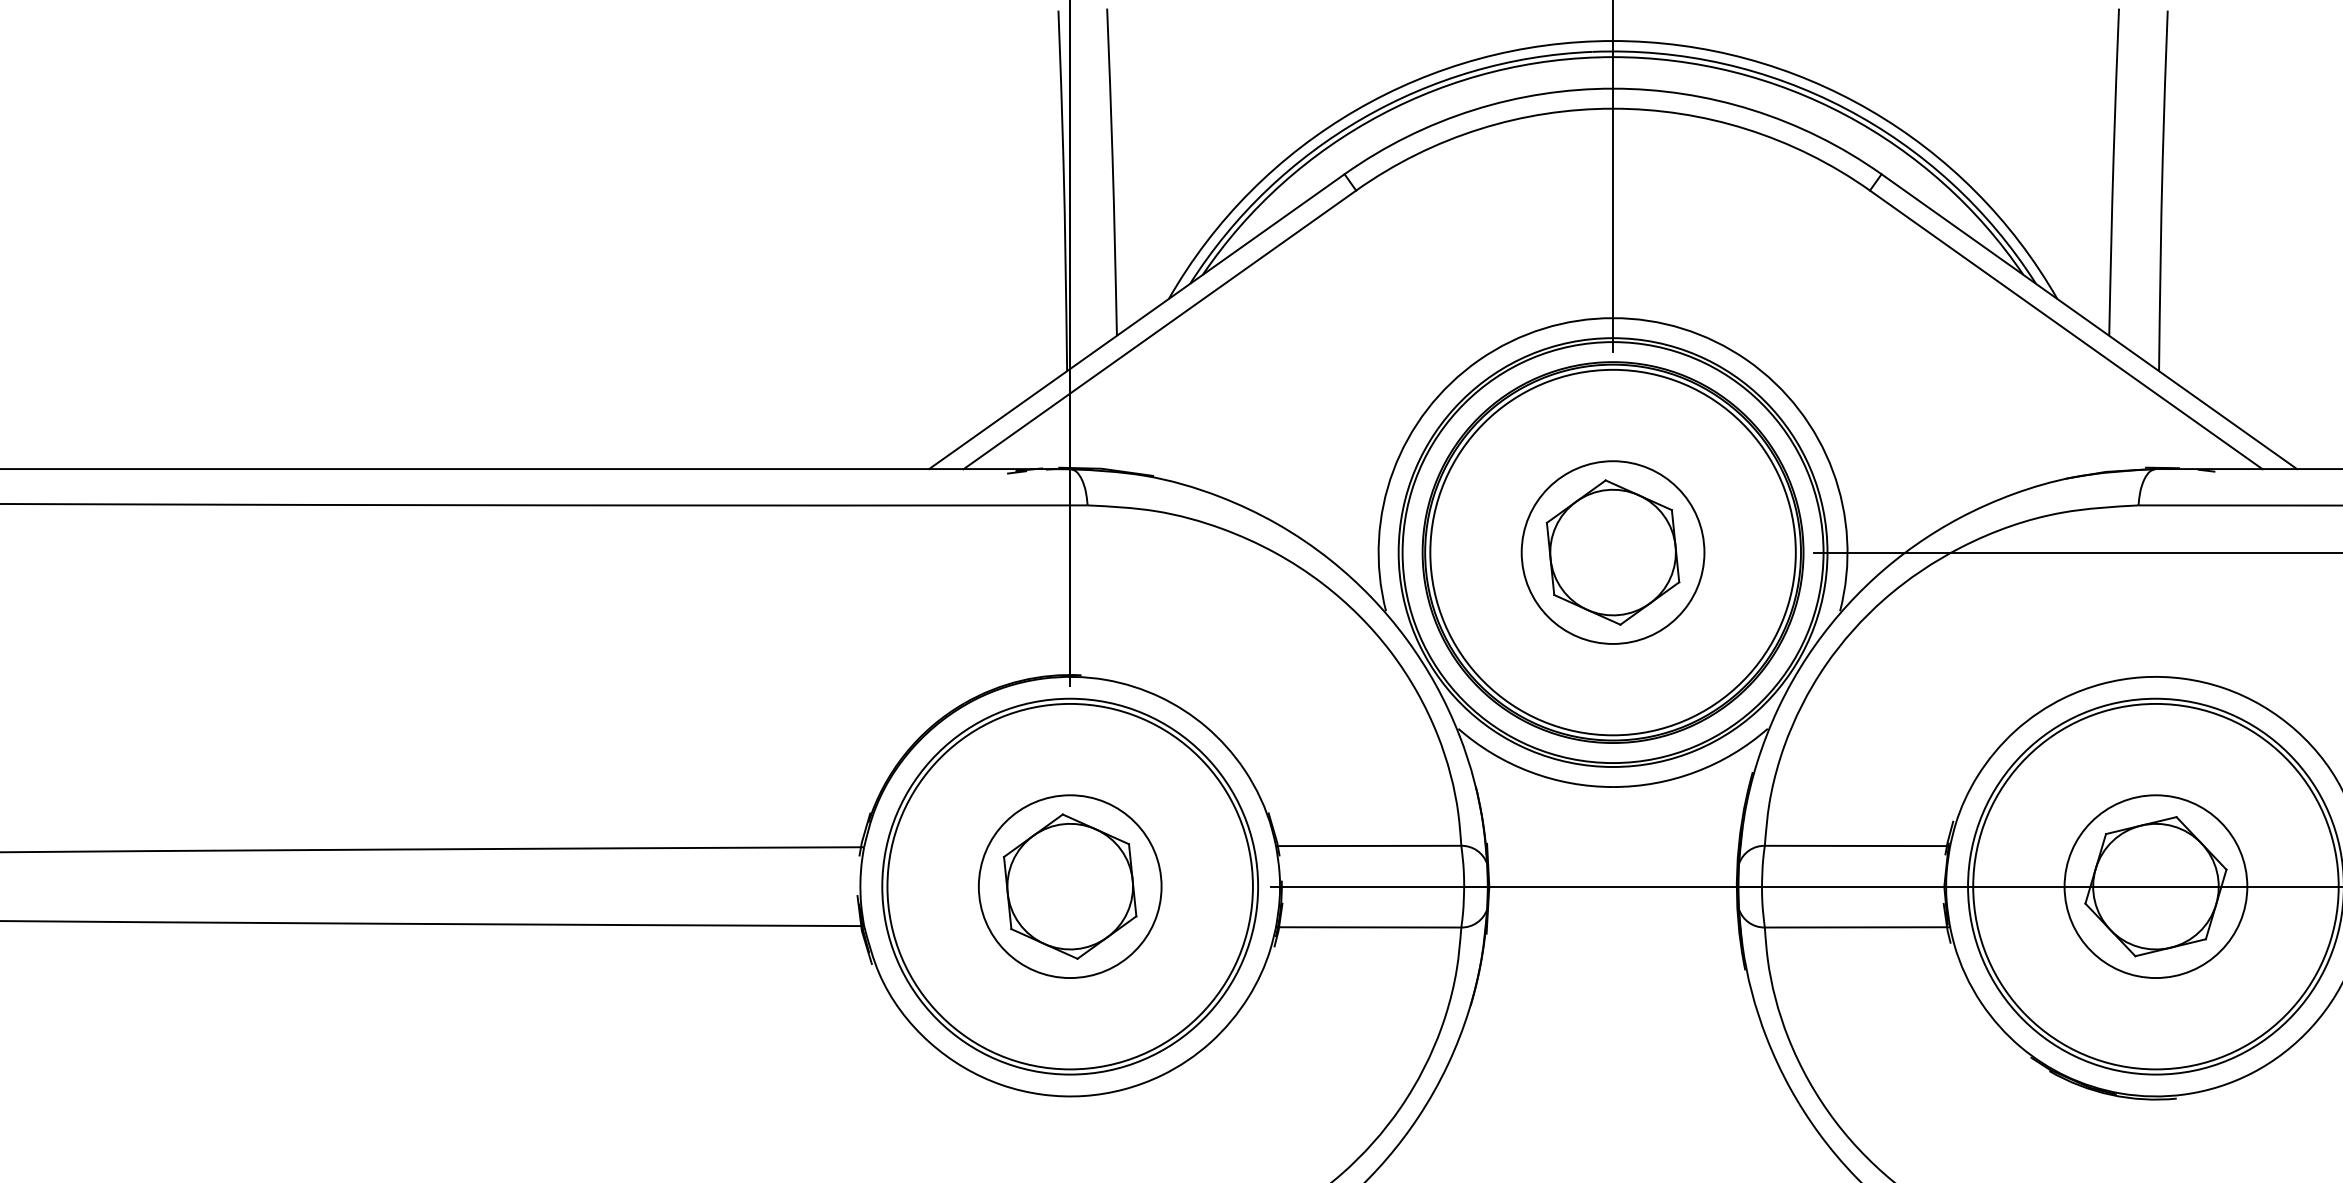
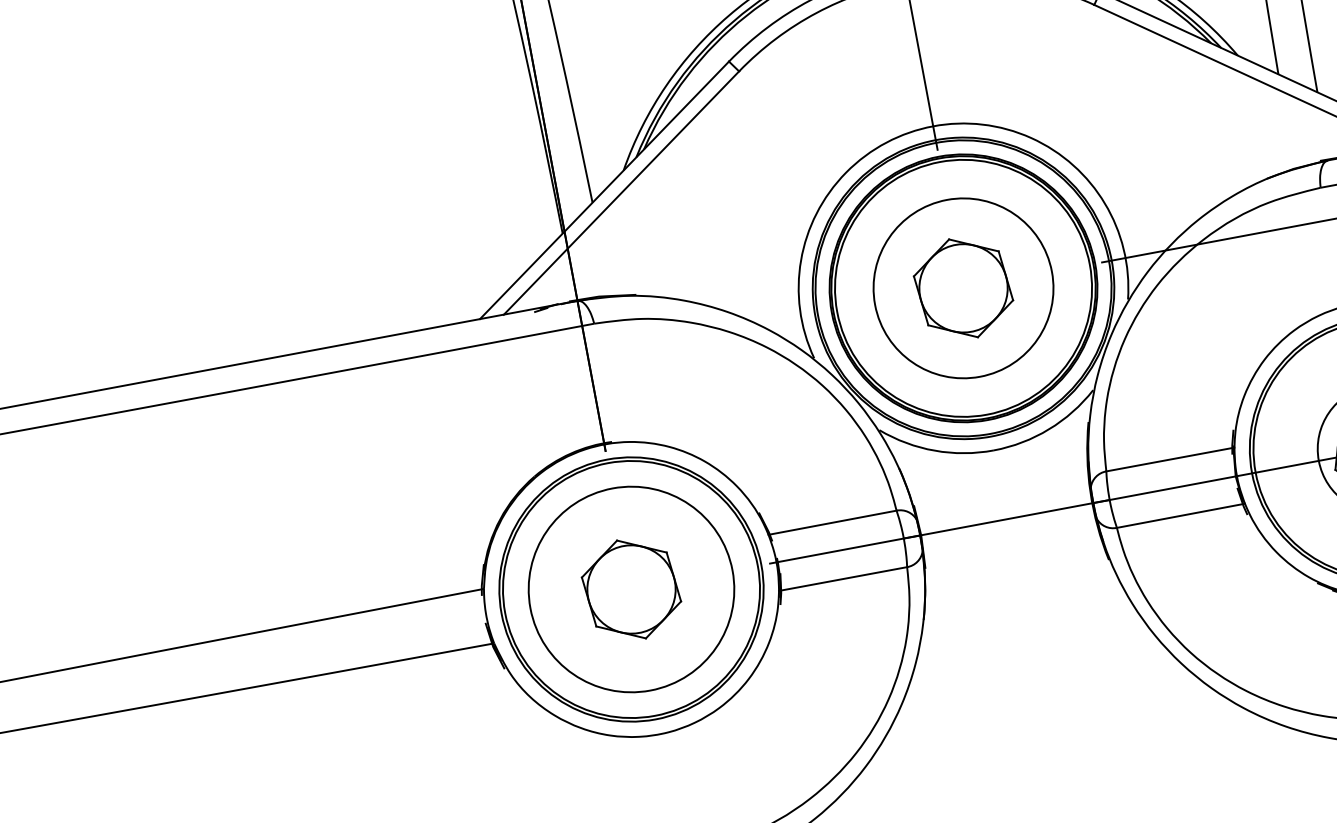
circle: (1612, 552) -> (963, 288), size x1.4
circle: (1069, 886) -> (631, 589), size x1.6

